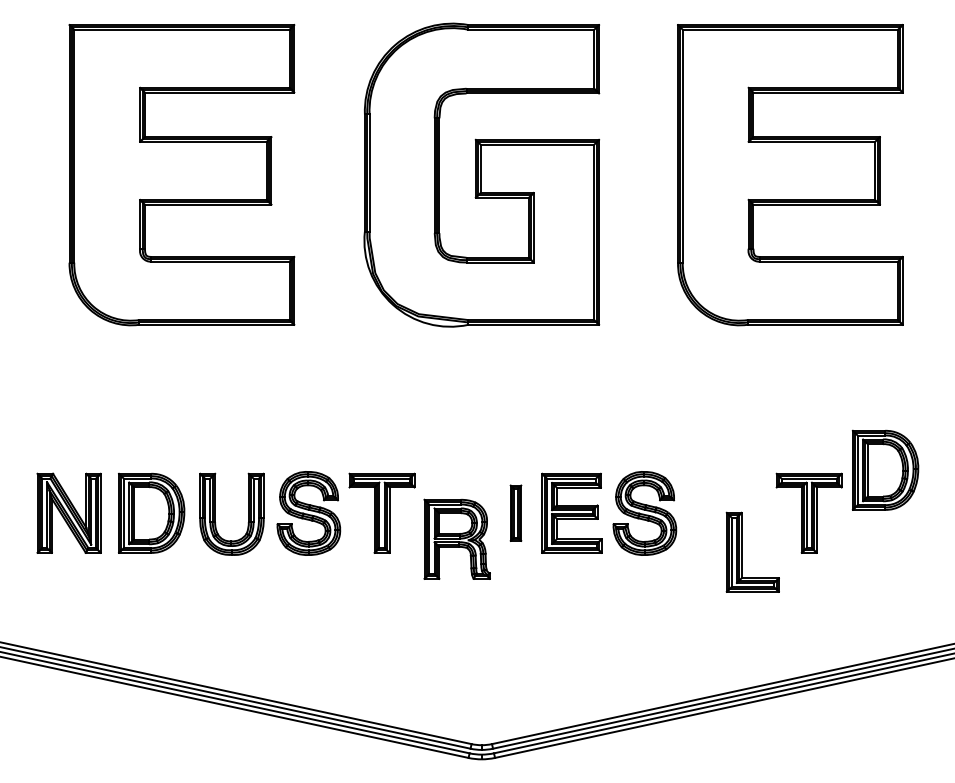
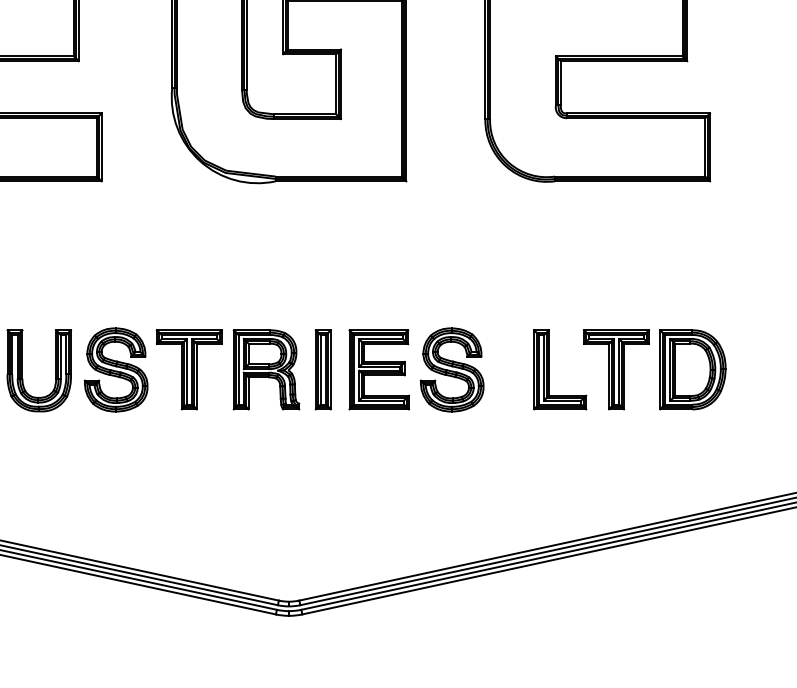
part: (885, 469) -> (692, 369), moved
part: (515, 512) -> (322, 369), size x1.43
part: (456, 538) -> (265, 369), moved
part: (742, 551) -> (549, 369), moved

